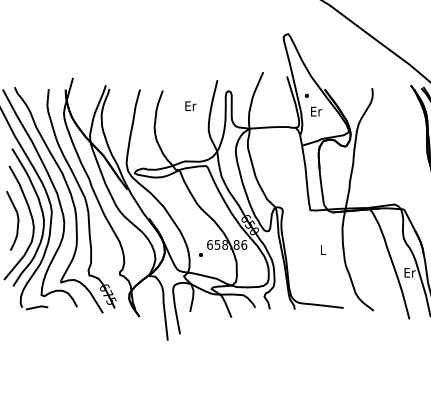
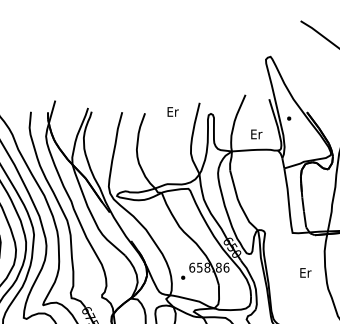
text: (190, 105) -> (172, 111), moved
text: (316, 111) -> (256, 134), moved
text: (323, 249) -> (305, 272), L -> Er

